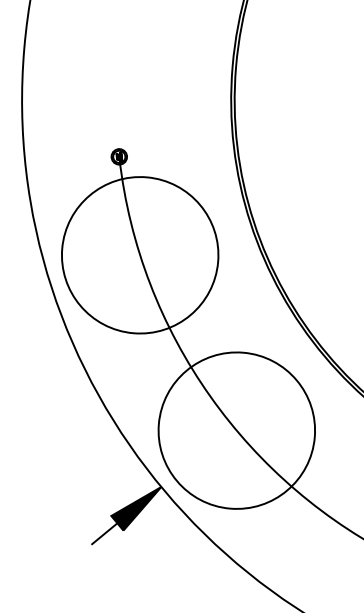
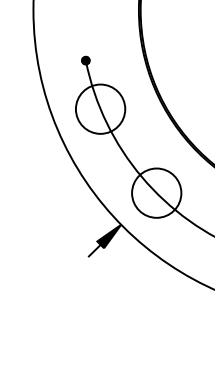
circle: (140, 253) -> (100, 108), size x0.62
circle: (236, 429) -> (156, 192), size x0.62

